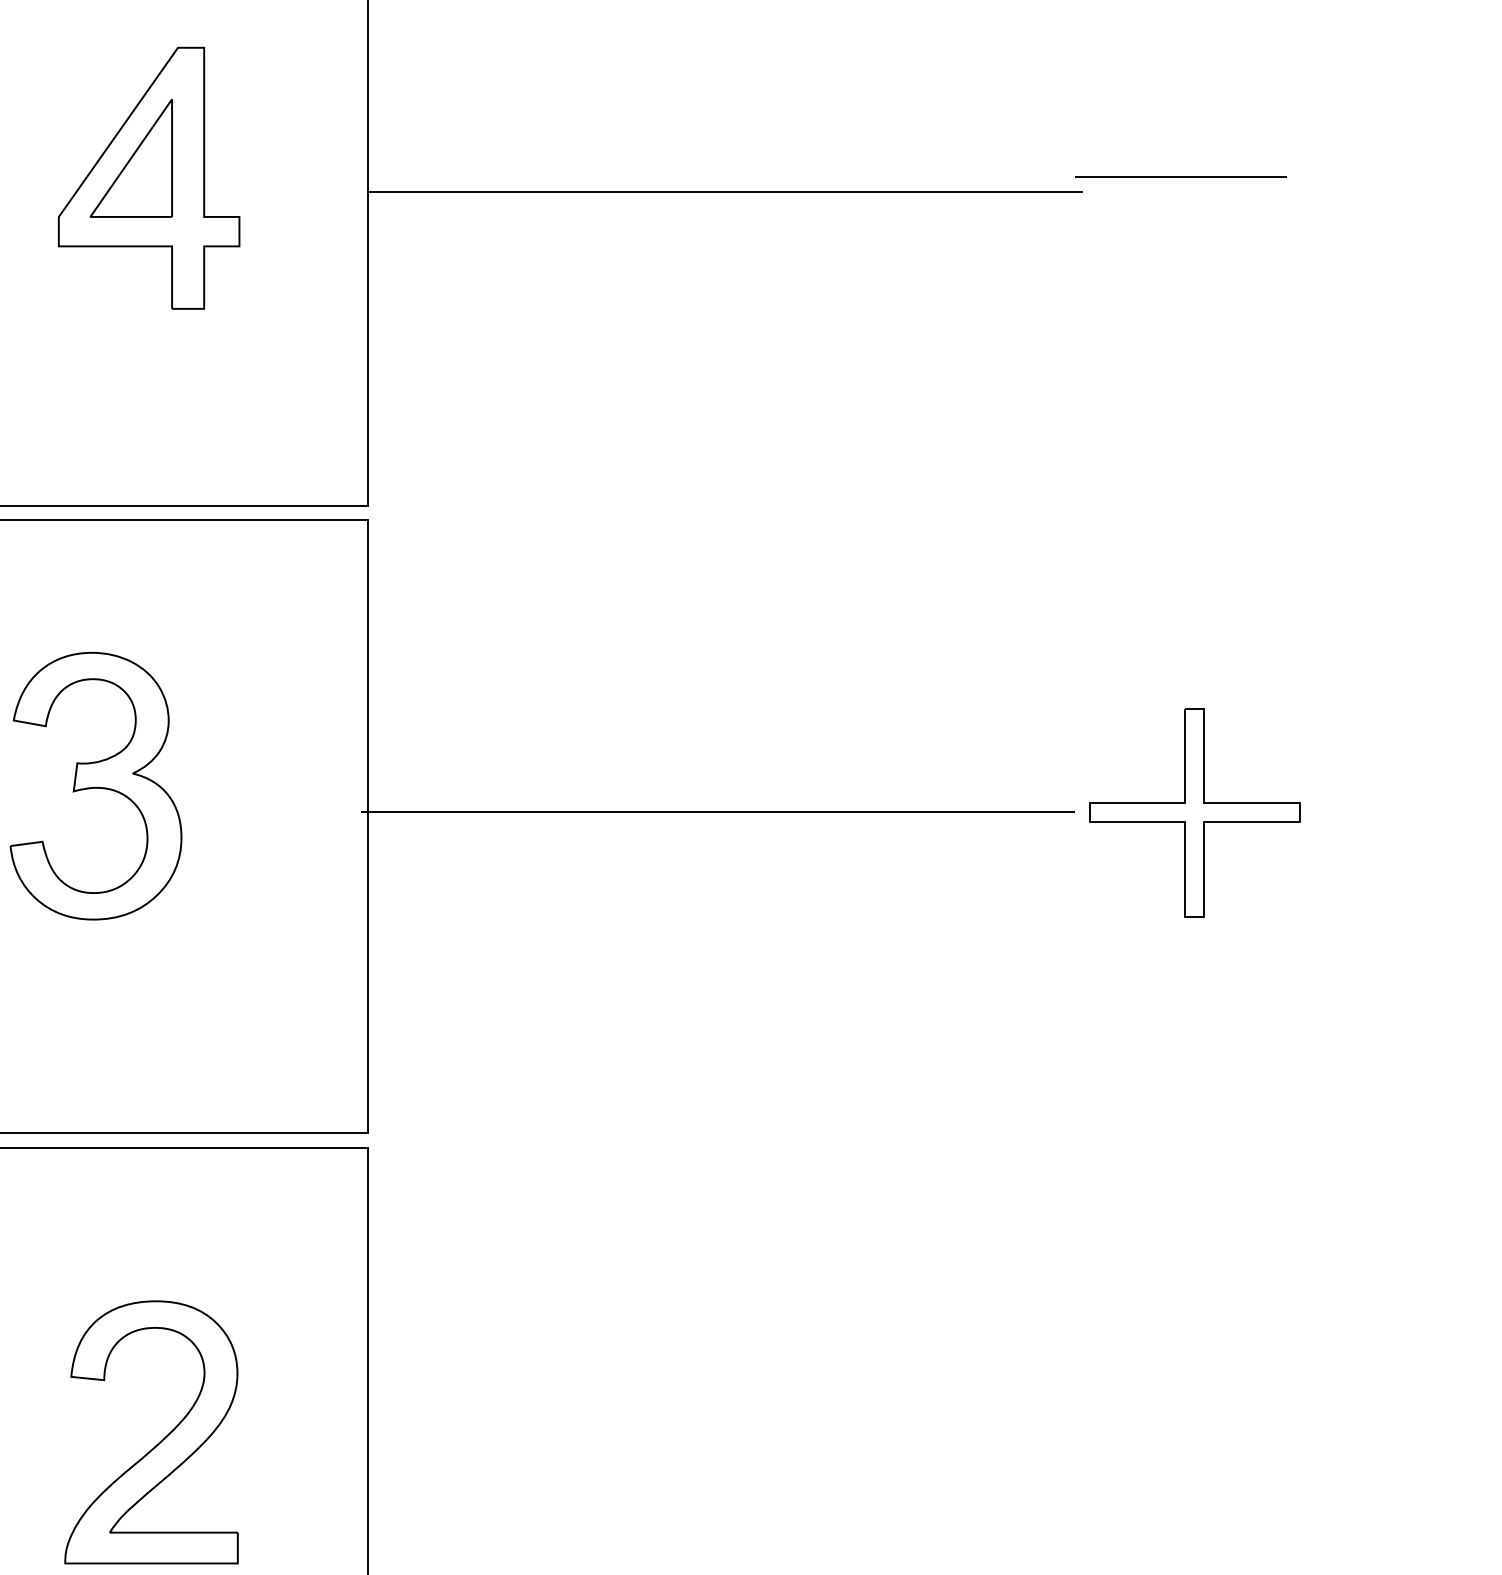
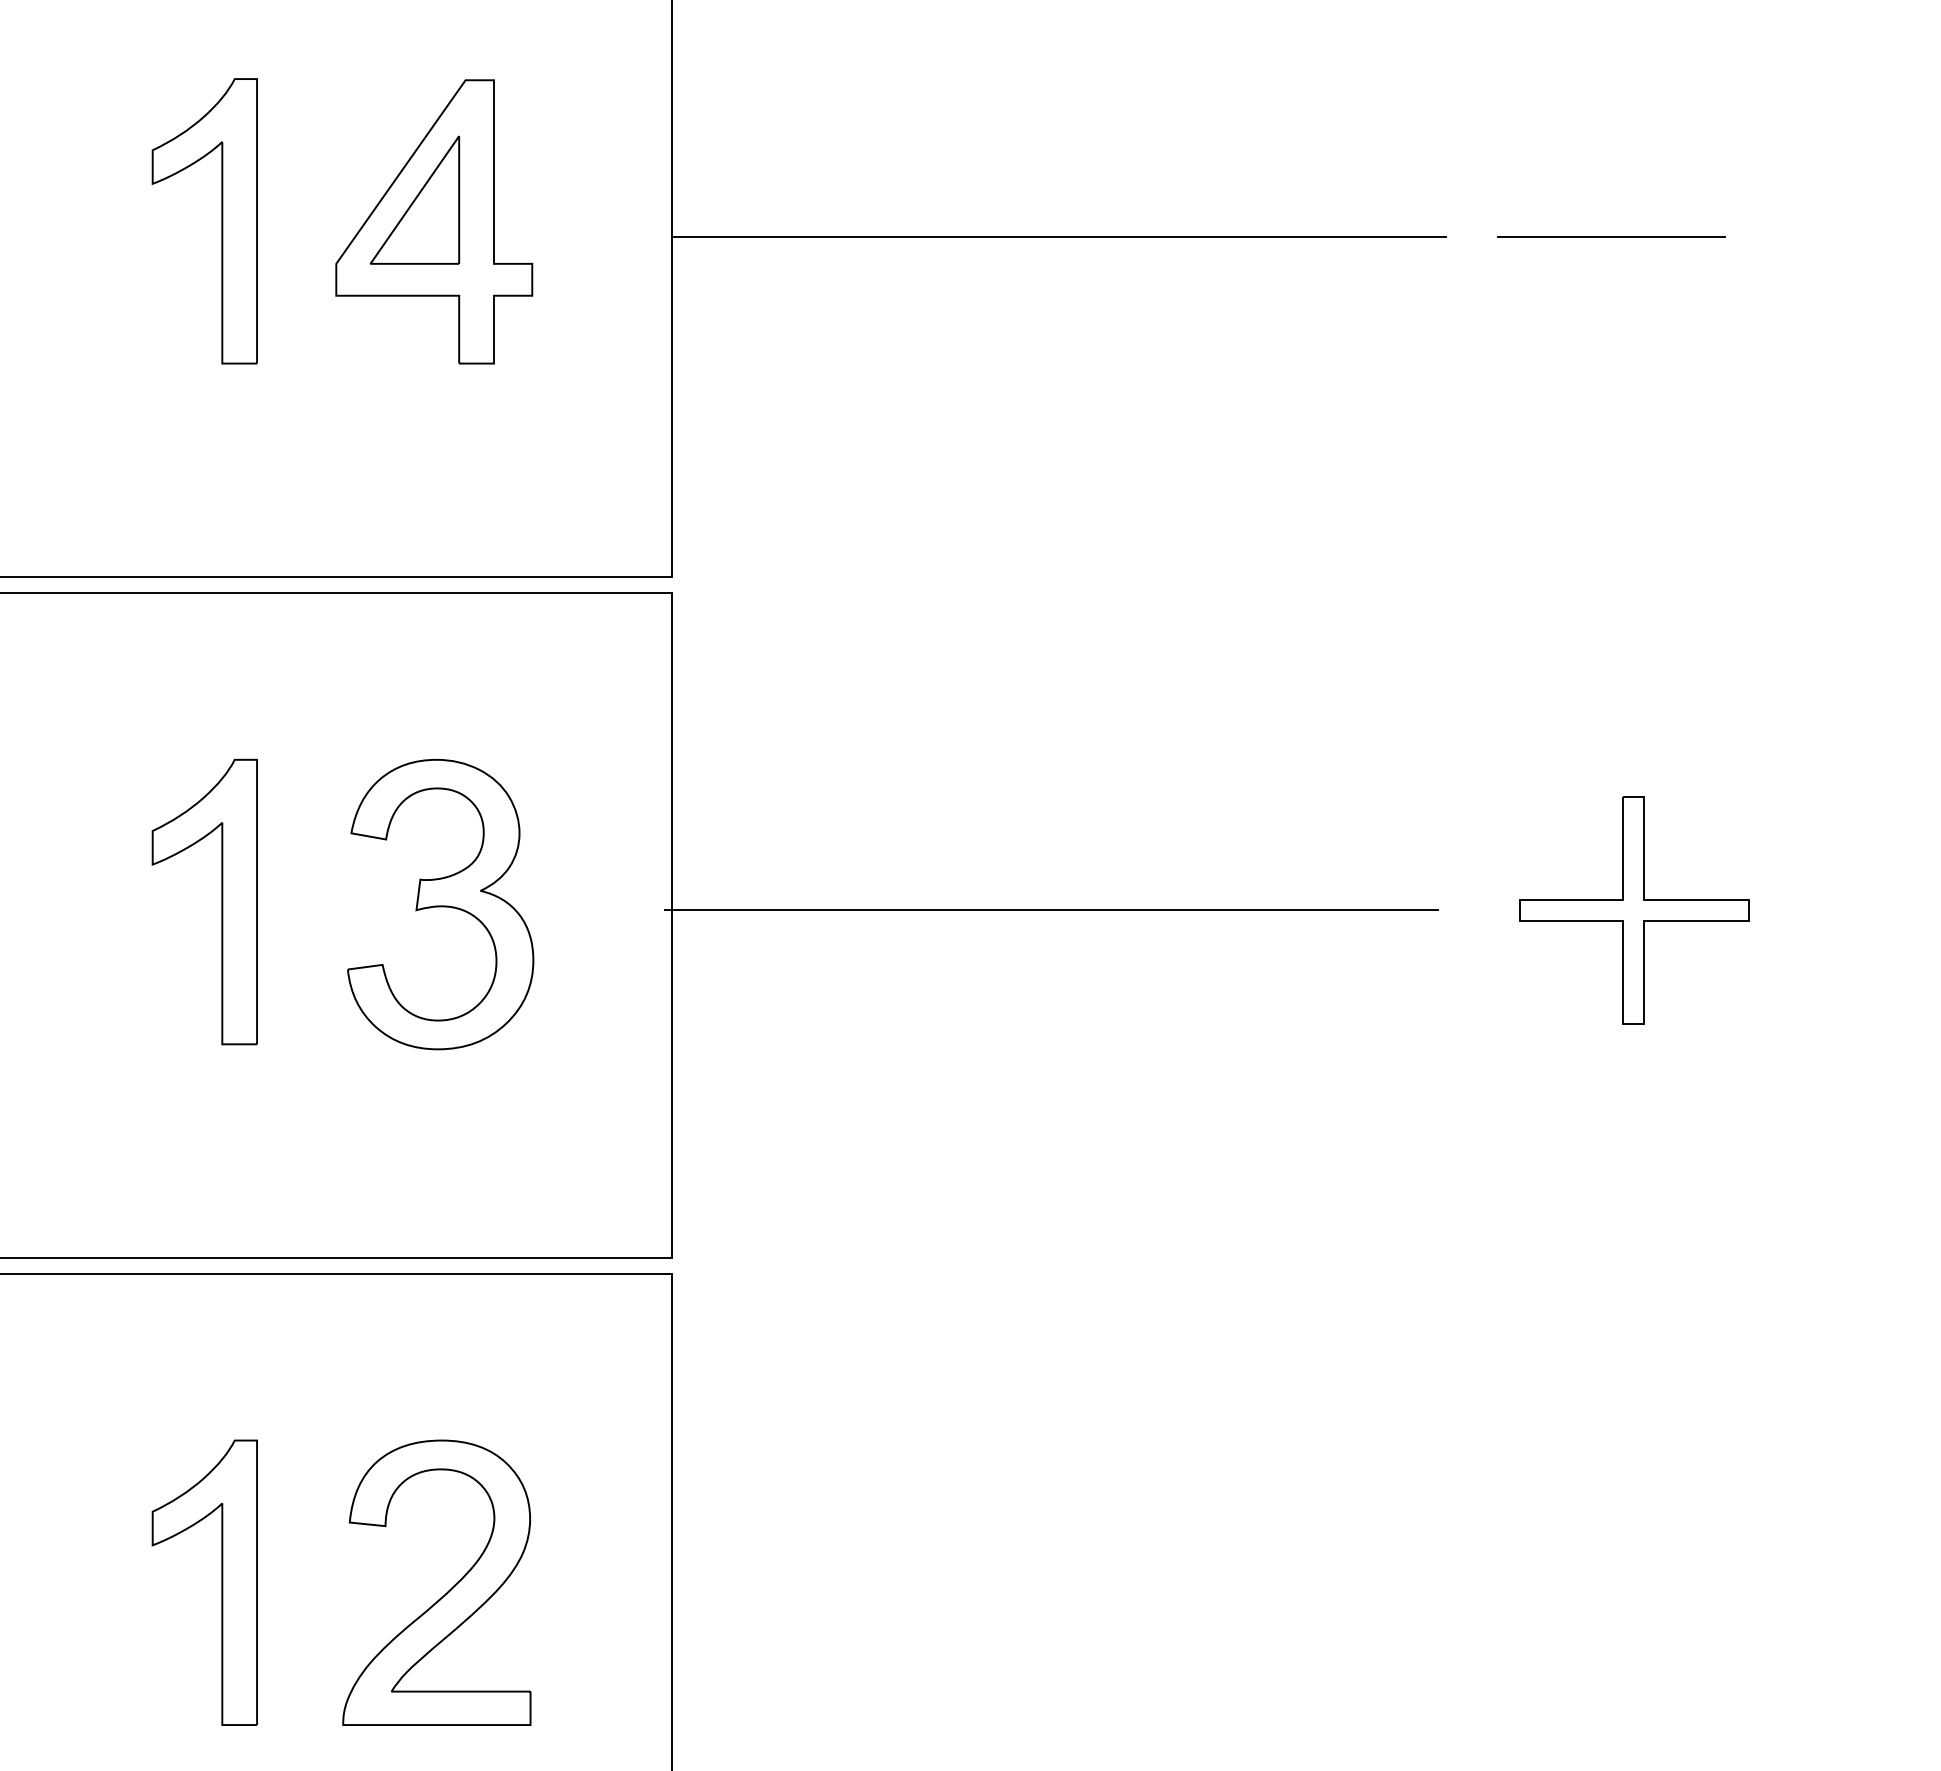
line: (1181, 176) -> (1611, 236), moved
part: (95, 786) -> (440, 904), moved
part: (1195, 812) -> (1634, 910), moved

